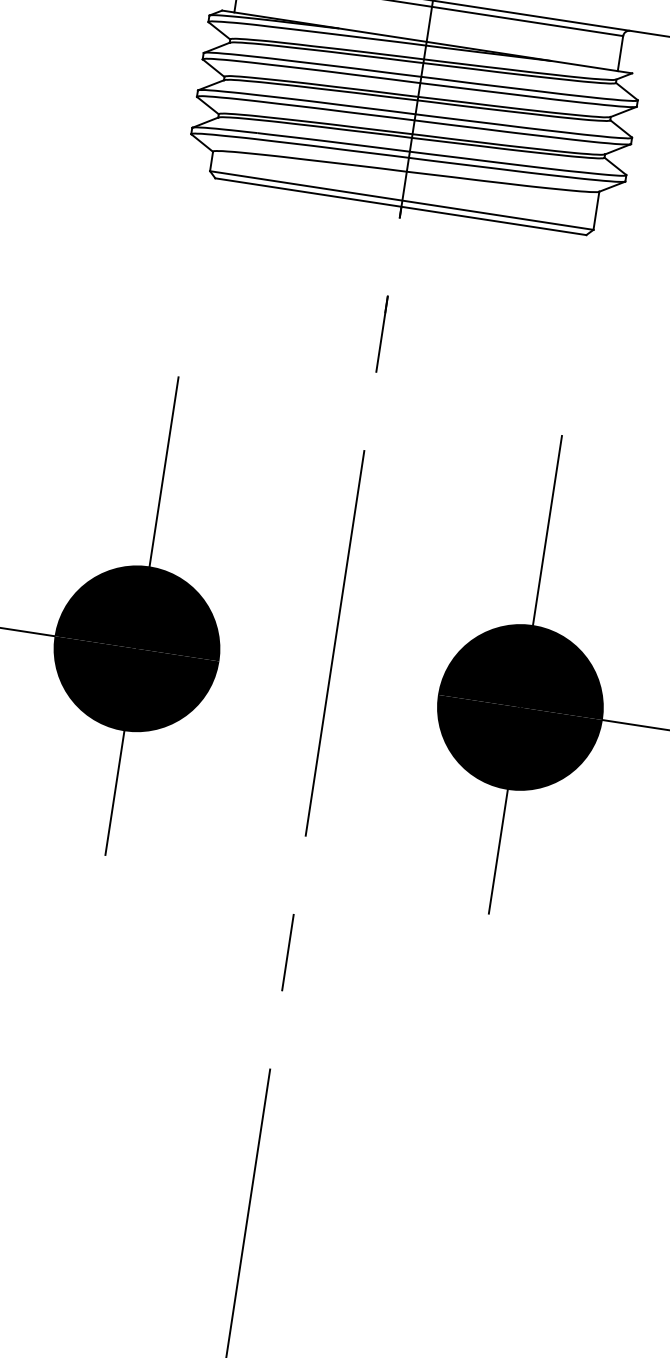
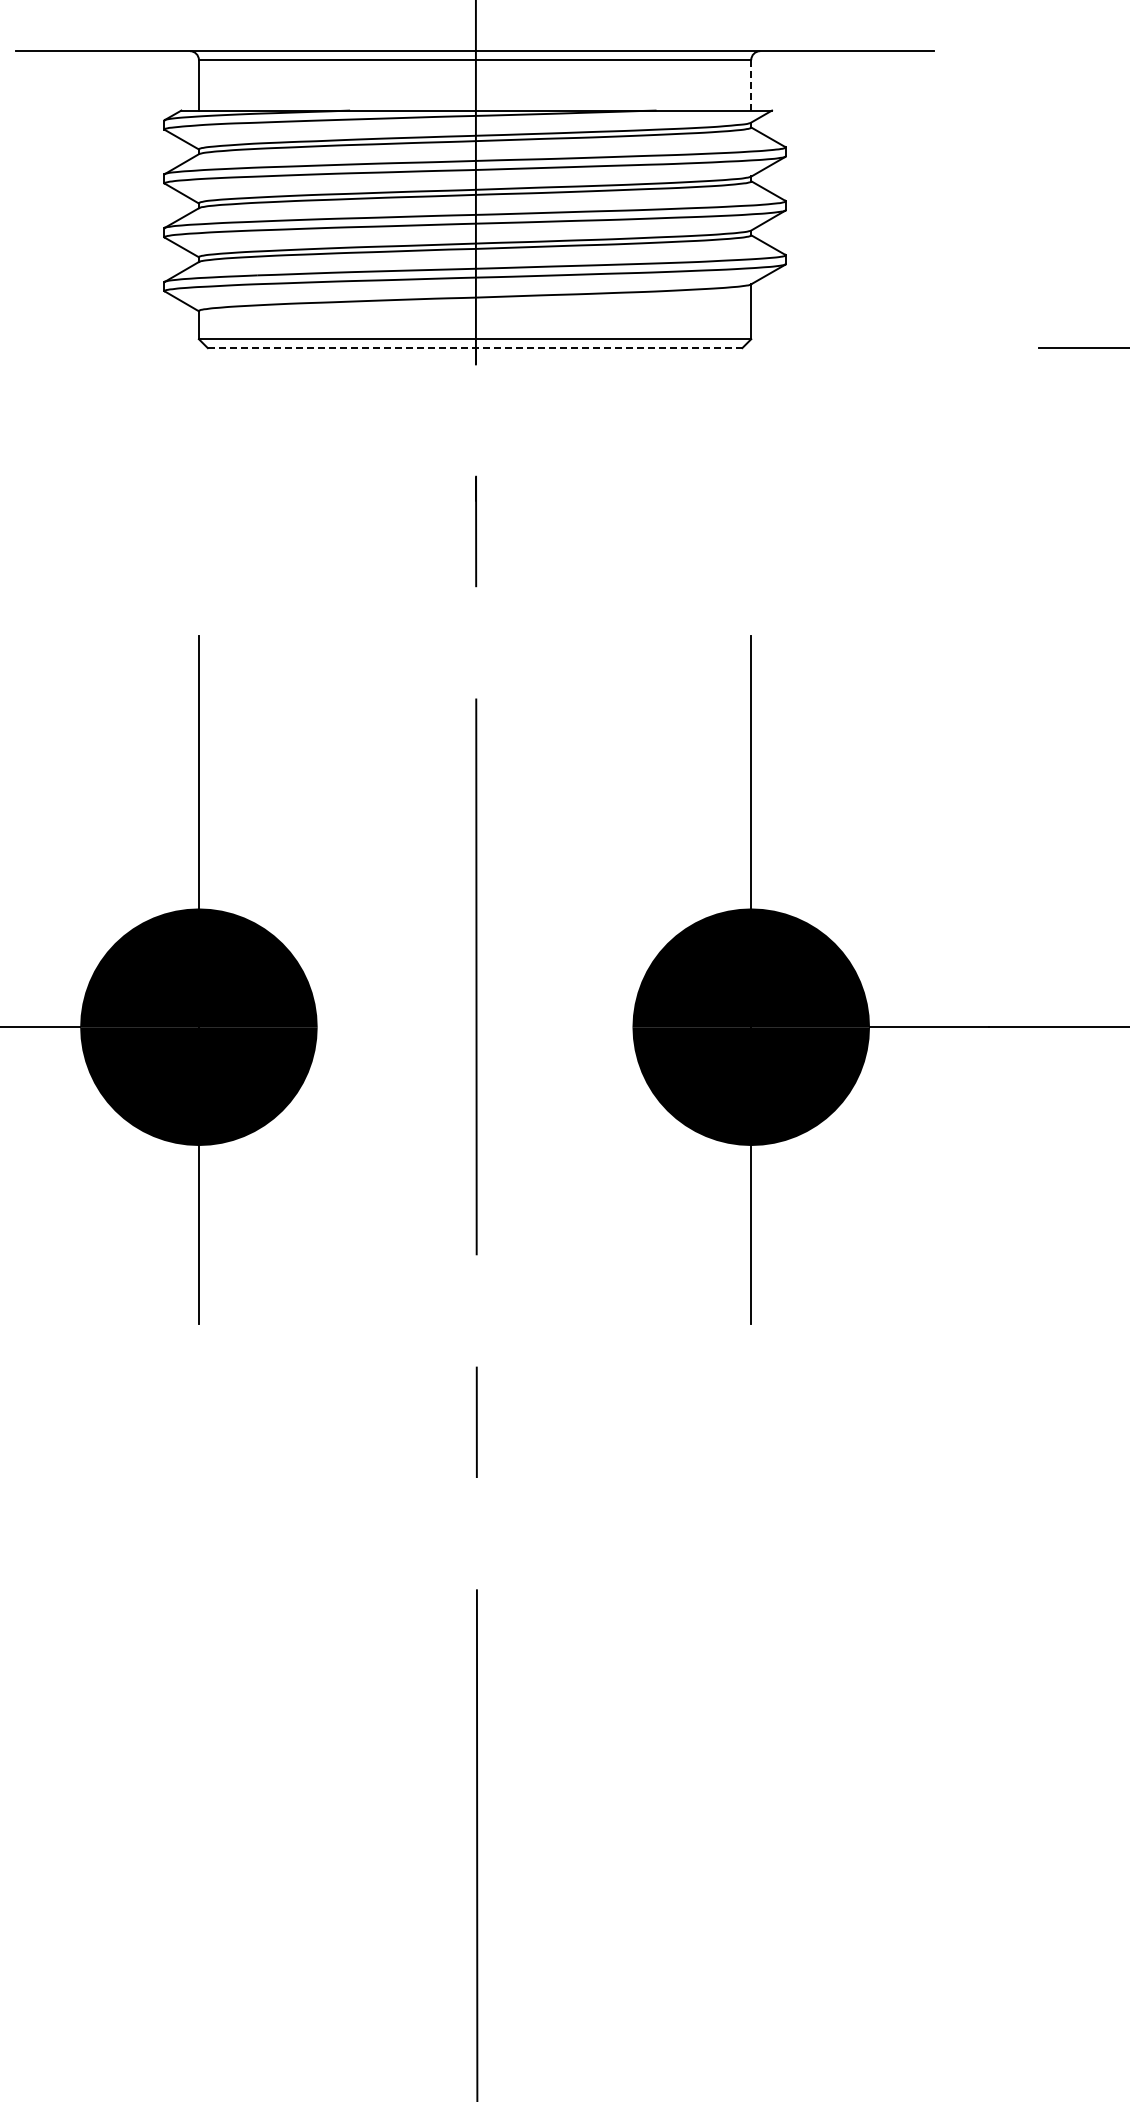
line: (620, 53) -> (751, 84), solid -> dashed
line: (401, 207) -> (475, 348), solid -> dashed

